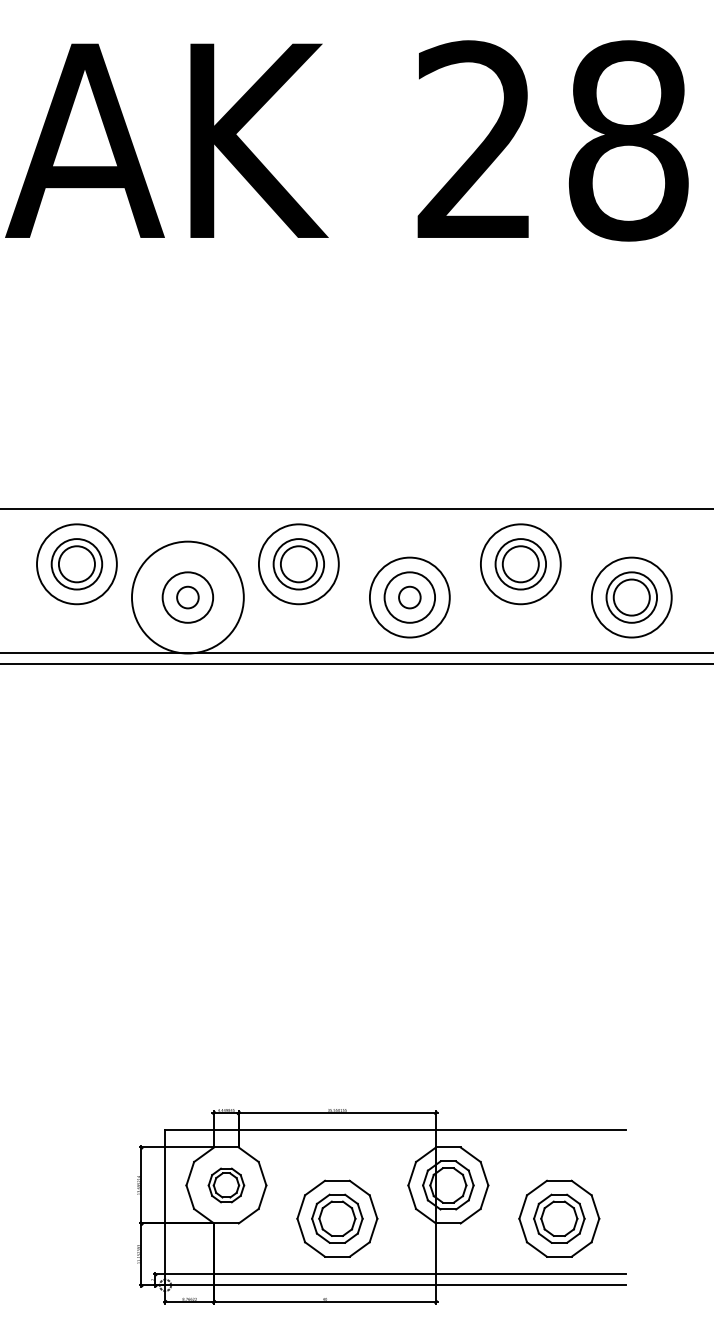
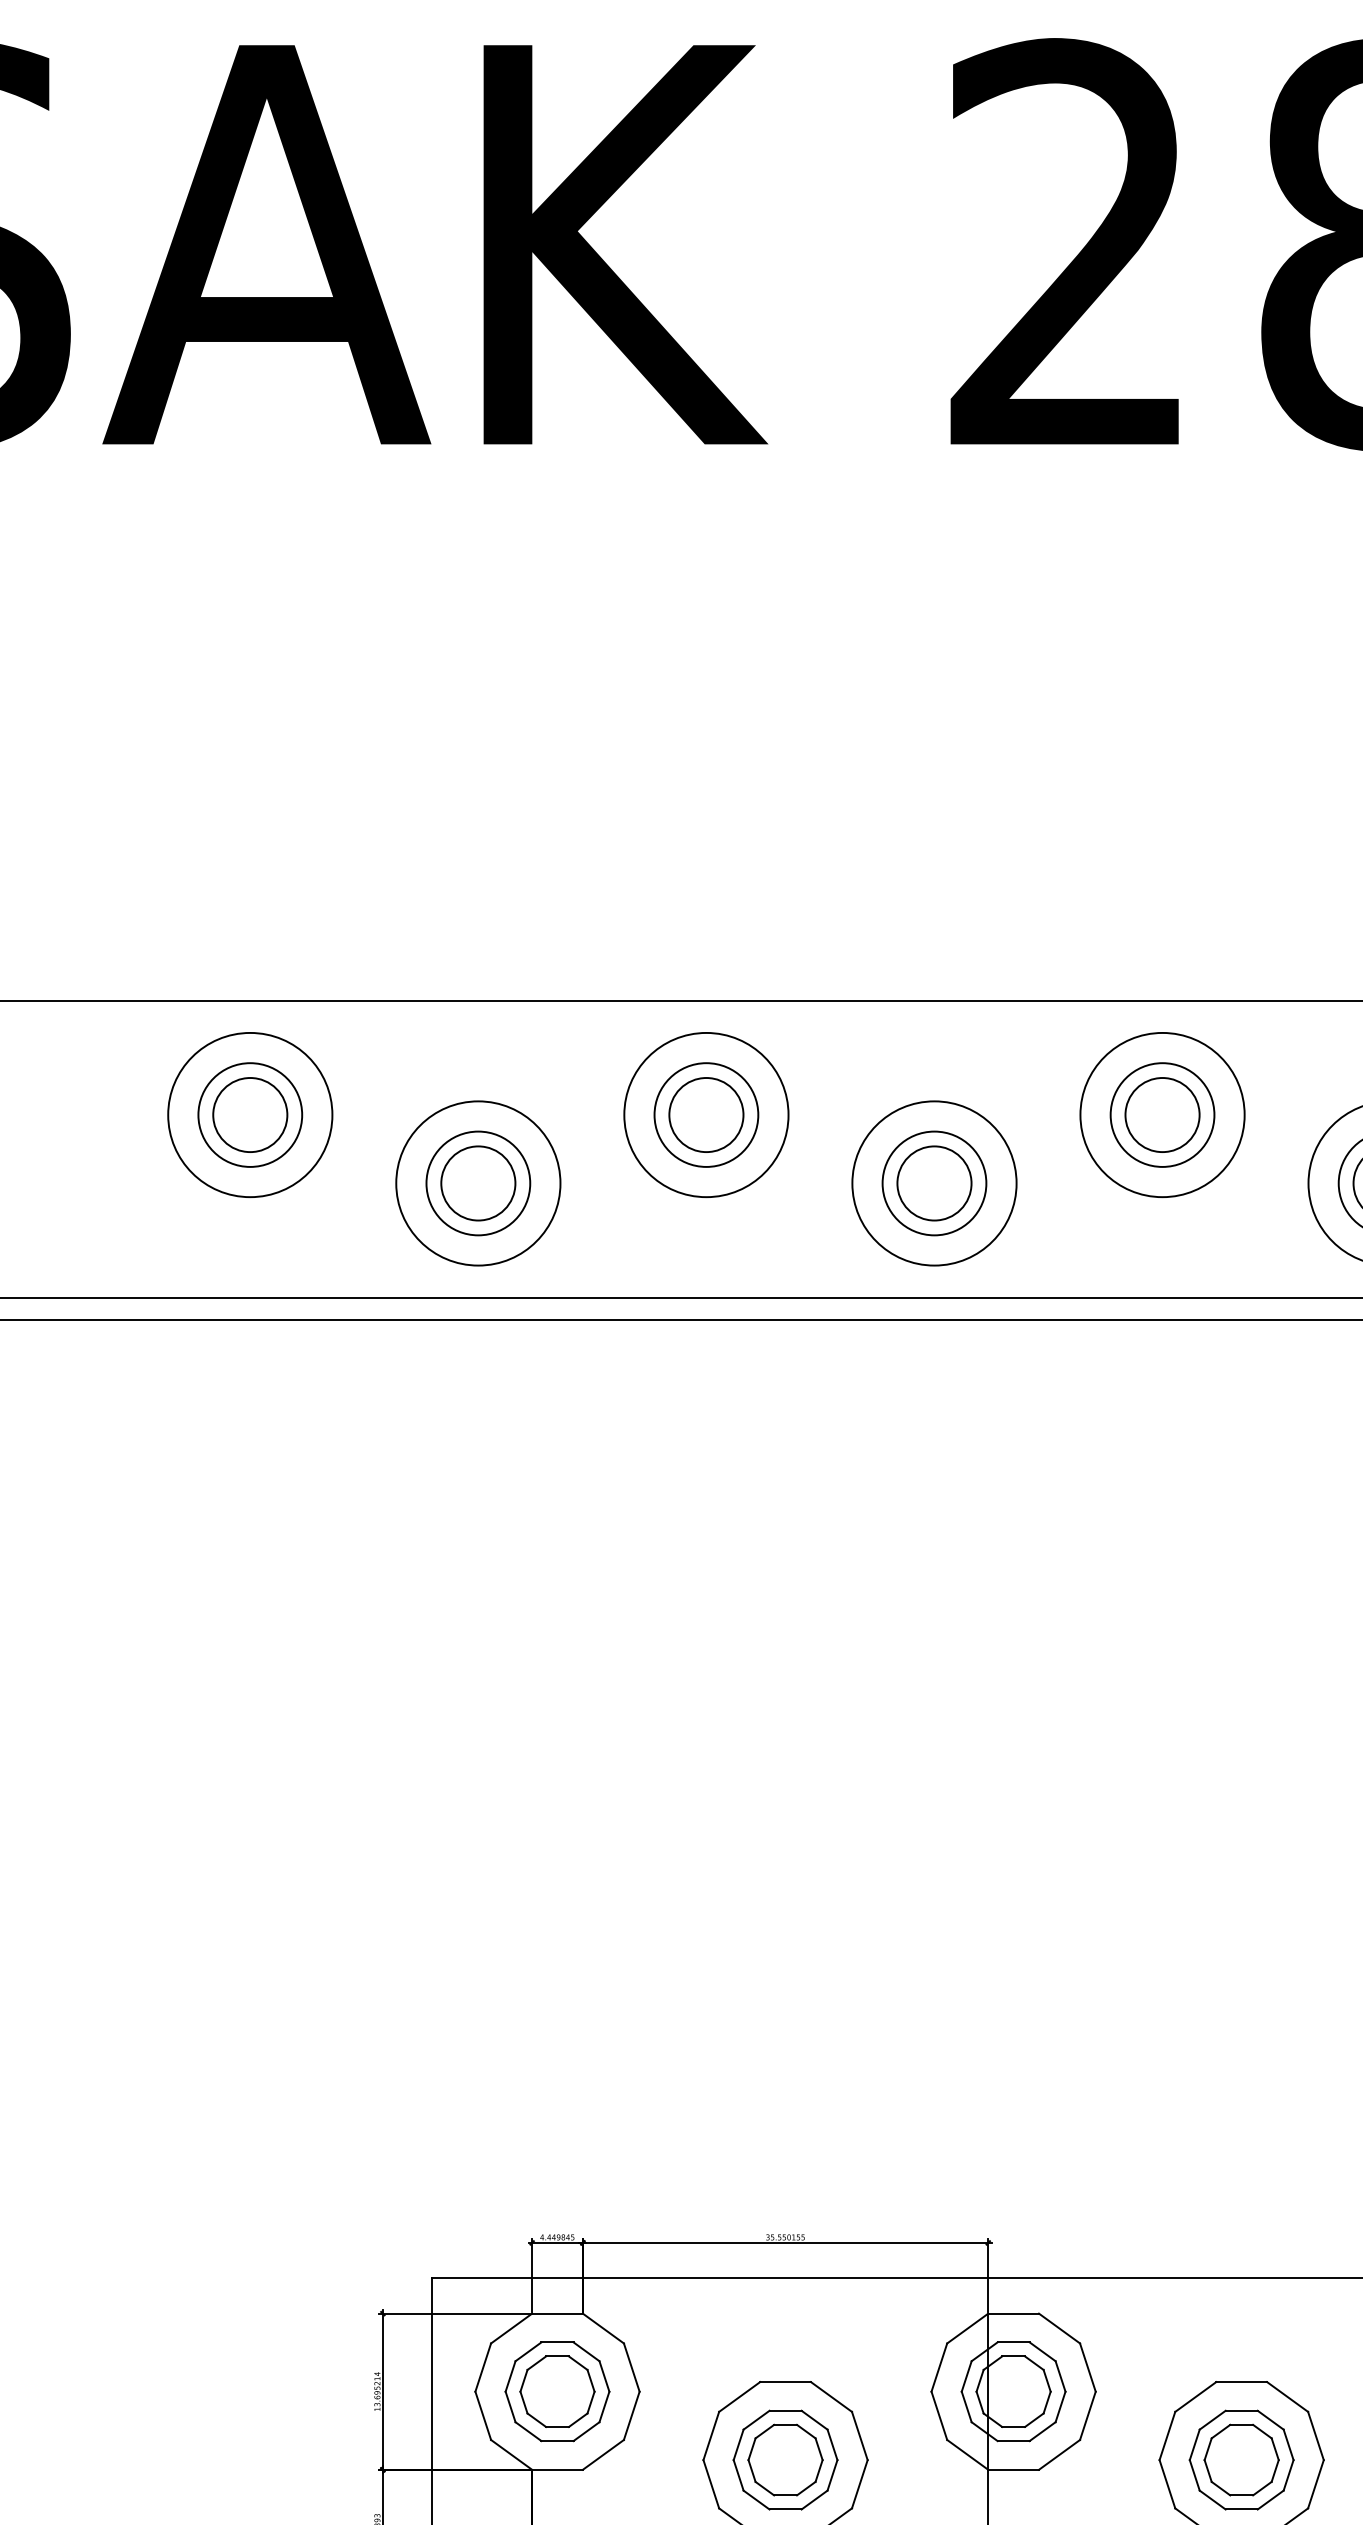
circle: (187, 597) -> (477, 1183), size x0.71
circle: (187, 597) -> (477, 1183), size x1.67
circle: (409, 597) -> (933, 1183), size x1.67
part: (226, 1185) -> (557, 2391), size x1.43

